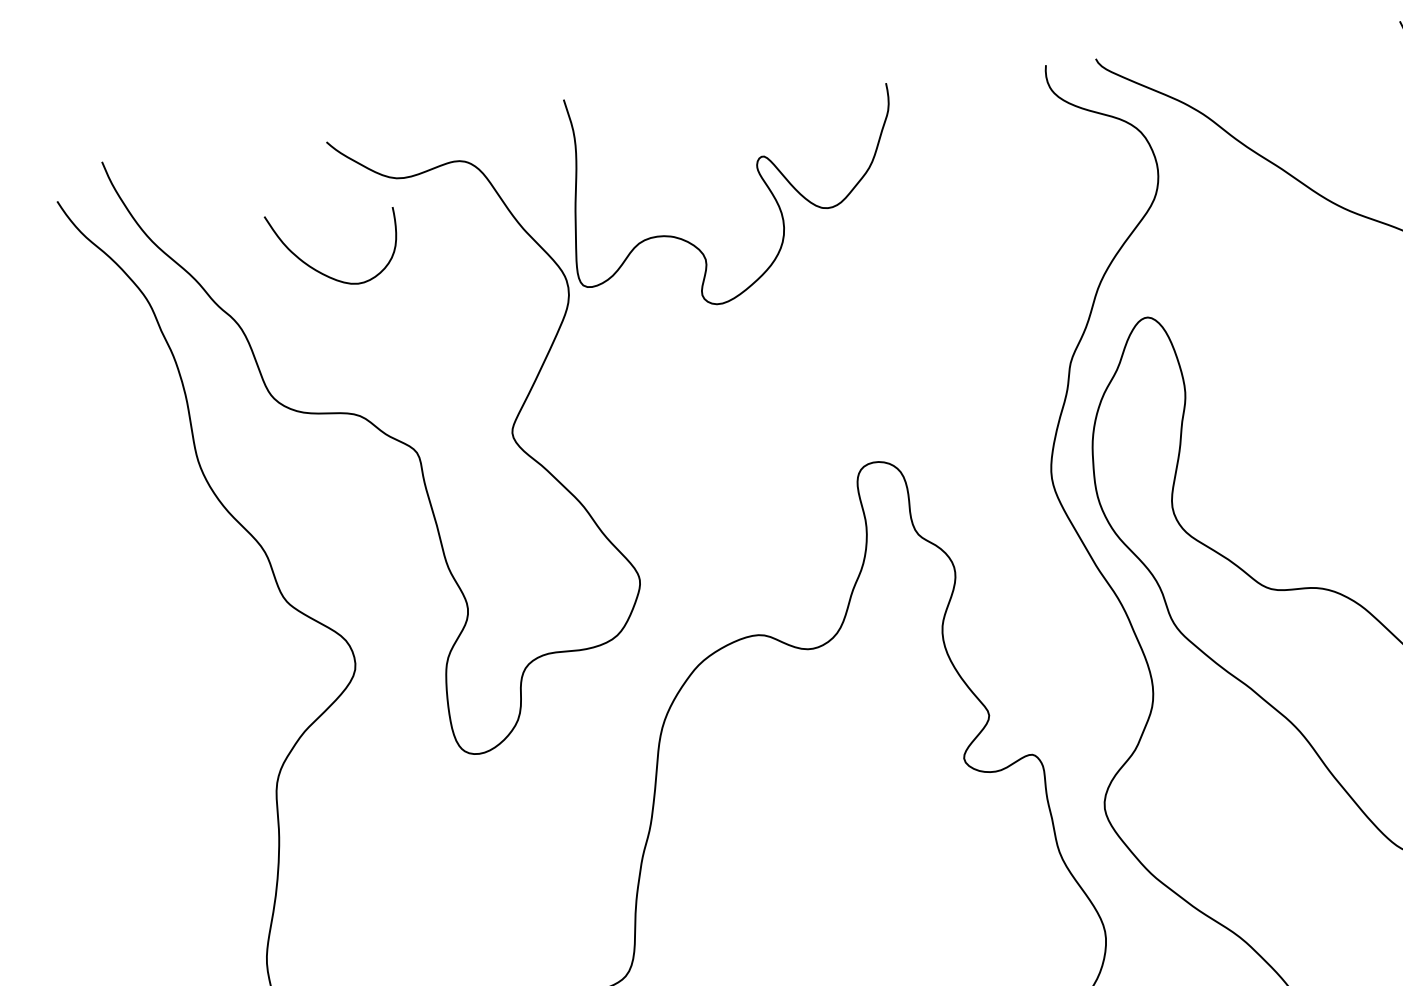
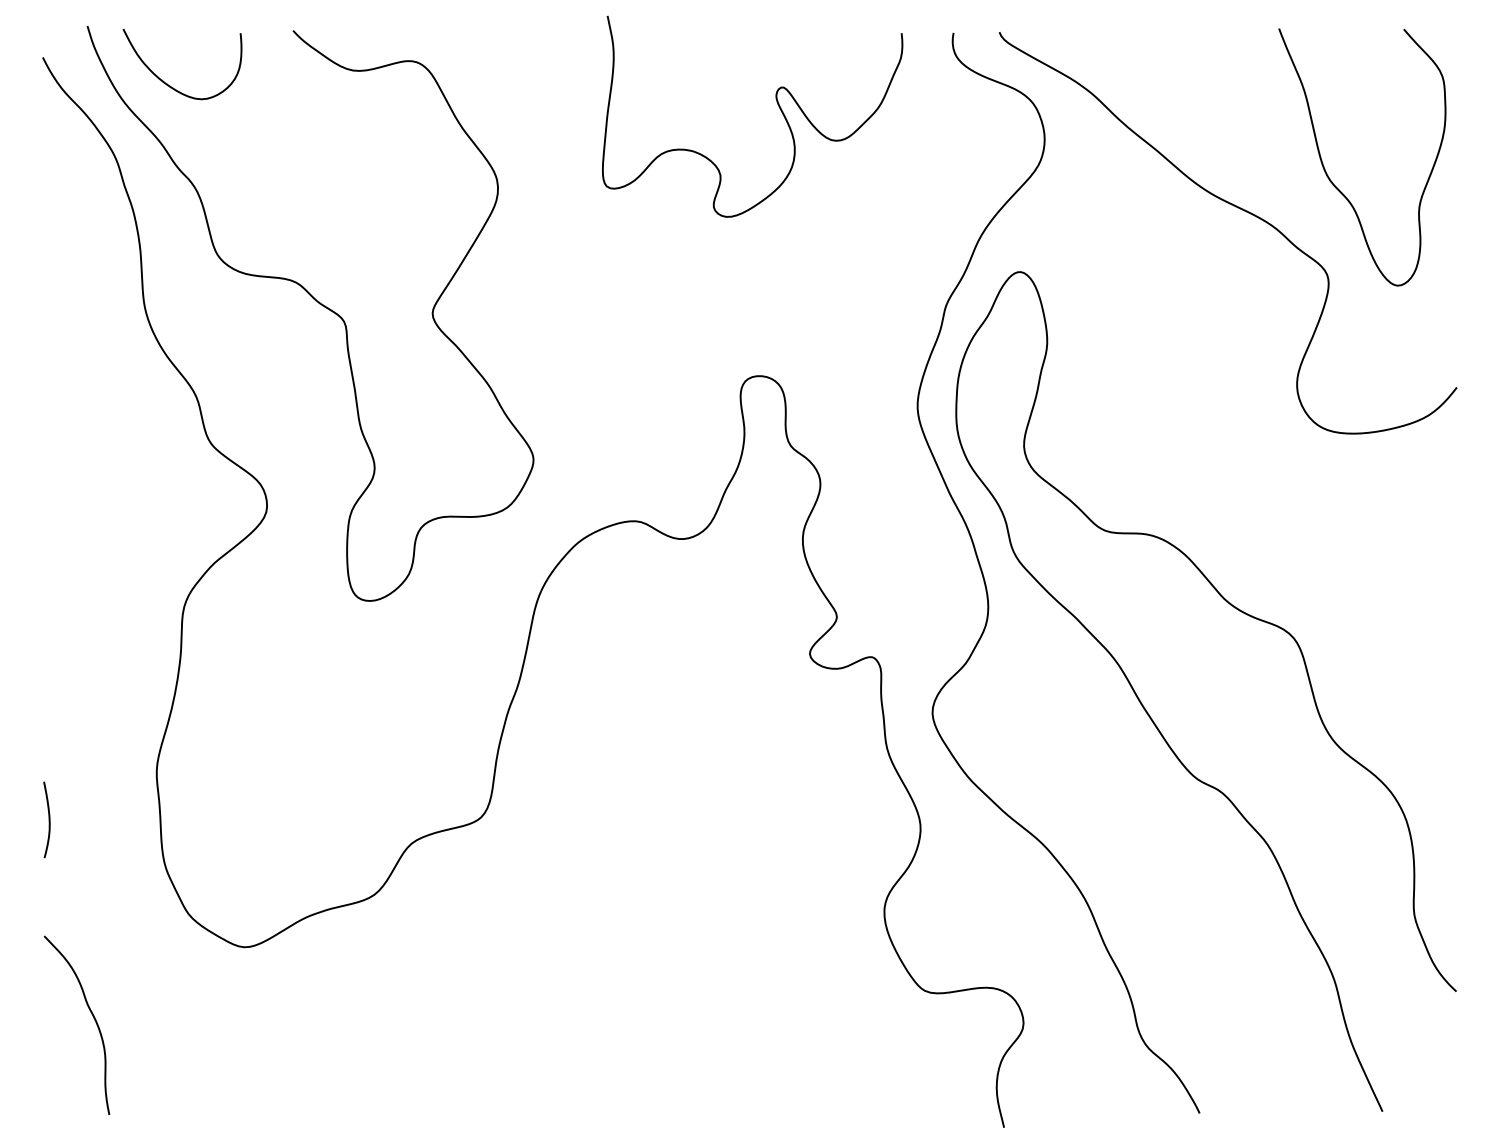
curve: (759, 175) -> (777, 104), moved
curve: (322, 272) -> (170, 85), moved

